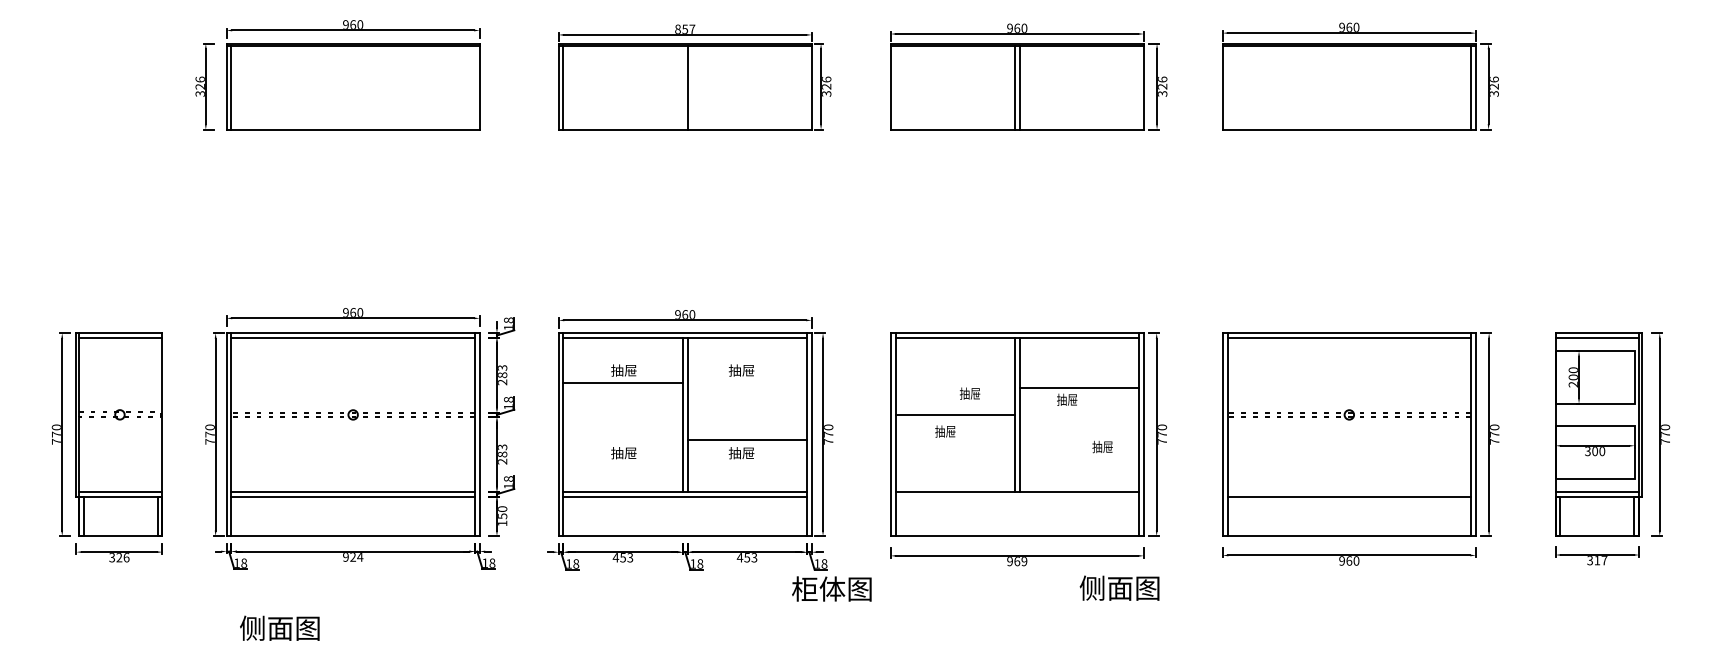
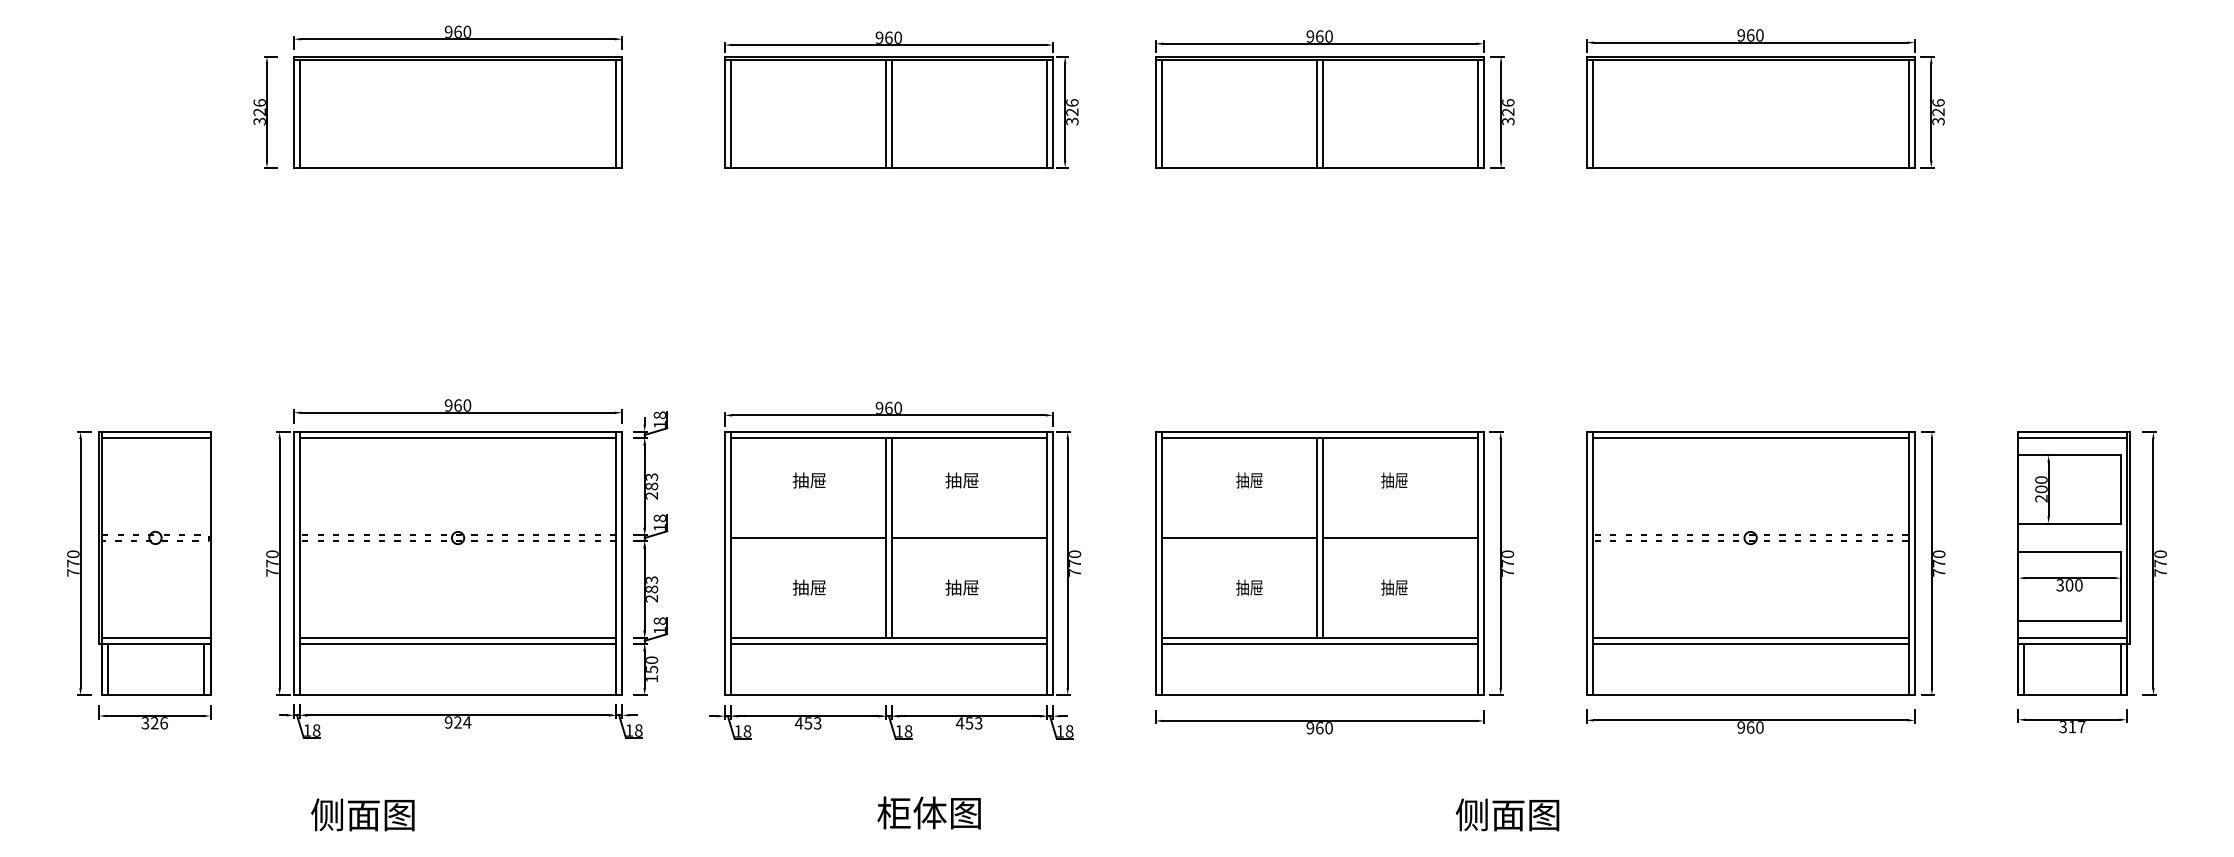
text: (684, 29) -> (888, 37), 857 -> 960
line: (475, 87) -> (616, 113), added
line: (682, 87) -> (885, 113), added
line: (806, 87) -> (1046, 113), added
line: (895, 87) -> (1161, 113), added
line: (1138, 87) -> (1477, 113), added
line: (1227, 87) -> (1592, 113), added
line: (622, 382) -> (807, 537), moved
line: (1078, 387) -> (1399, 537), moved
text: (970, 393) -> (1249, 480), moved
text: (1067, 399) -> (1394, 480), moved
text: (945, 431) -> (1249, 587), moved
line: (747, 439) -> (969, 537), moved
text: (1102, 446) -> (1394, 587), moved
line: (1349, 491) -> (1750, 637), added
line: (1017, 496) -> (1319, 643), added
text: (1024, 561) -> (1328, 728), 969 -> 960
text: (1119, 587) -> (1507, 814), moved
text: (831, 588) -> (928, 812), moved

